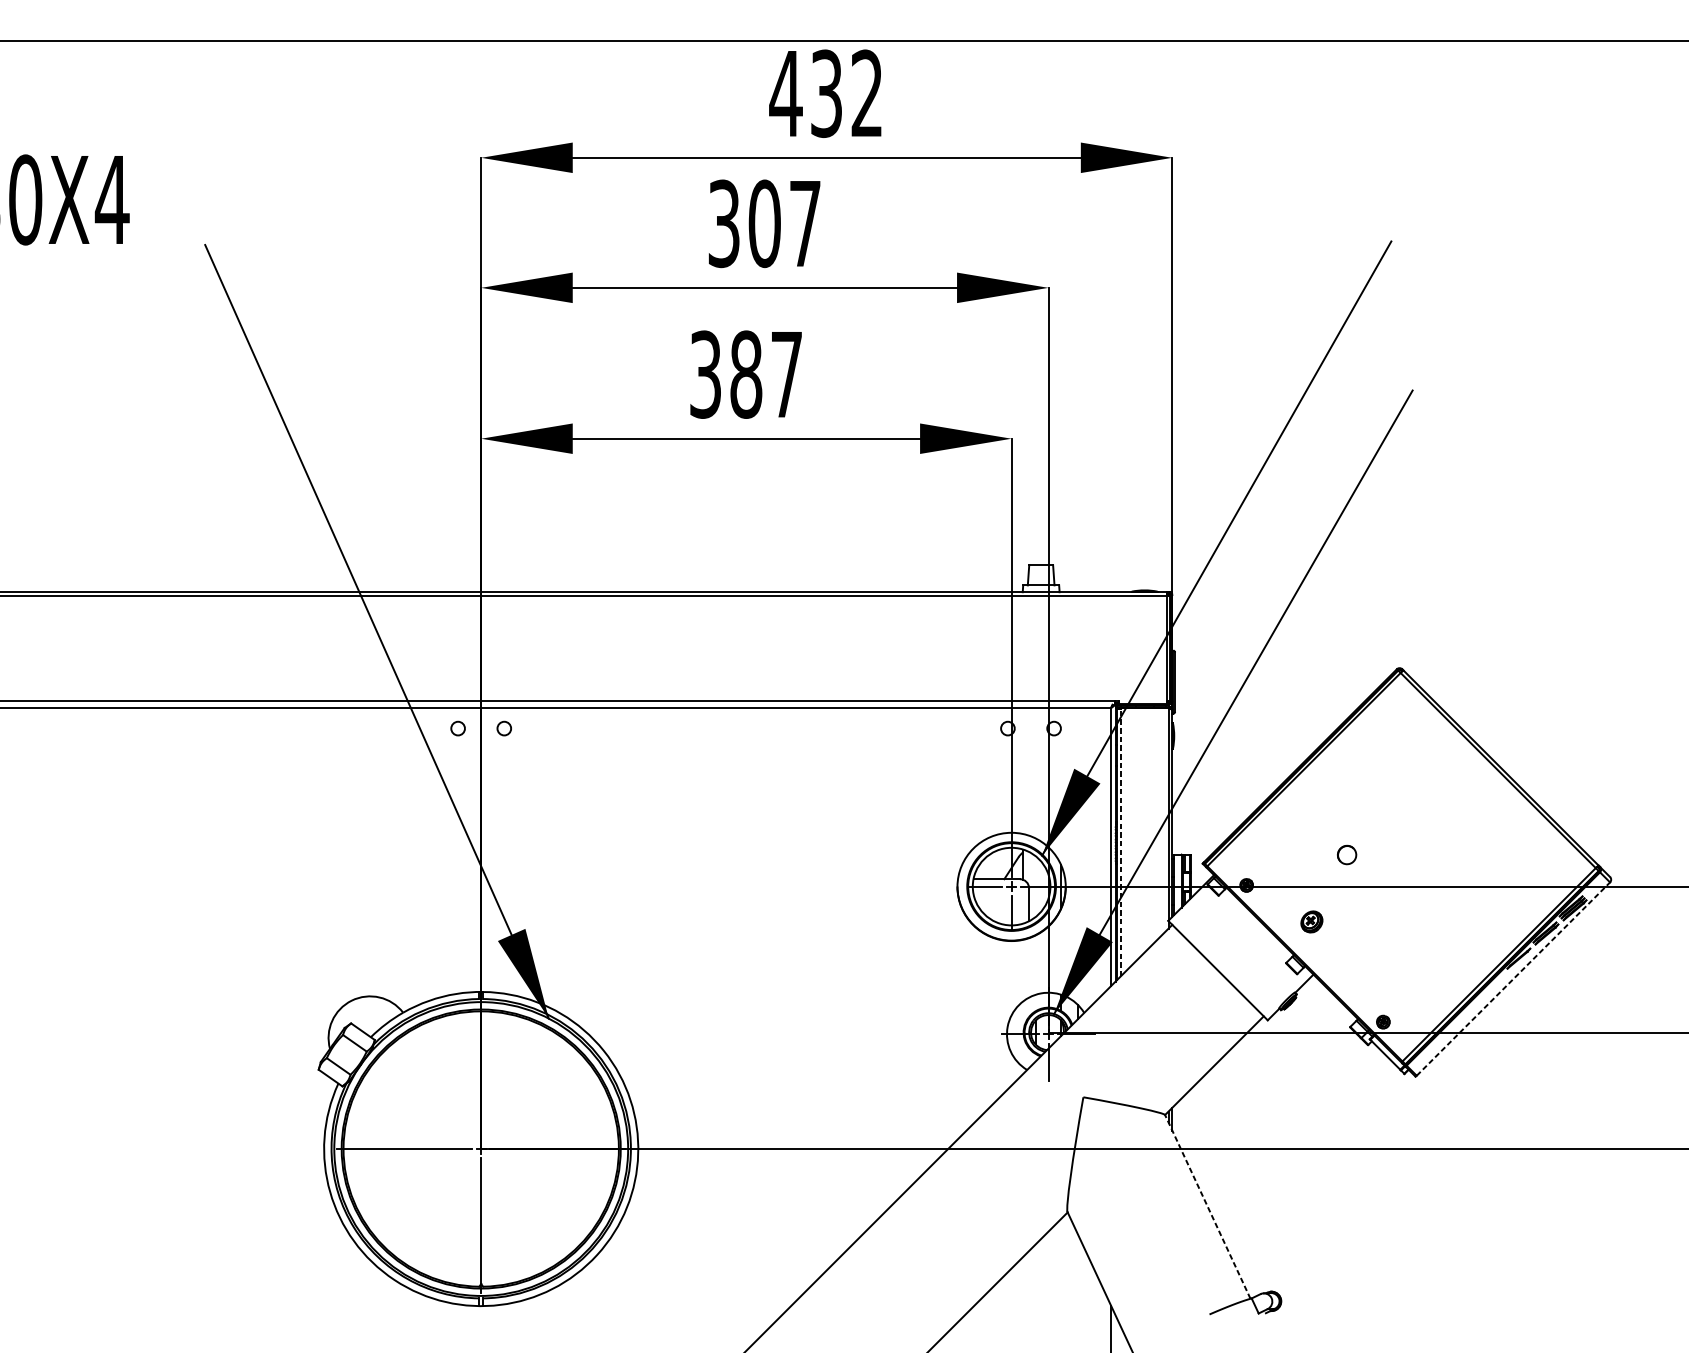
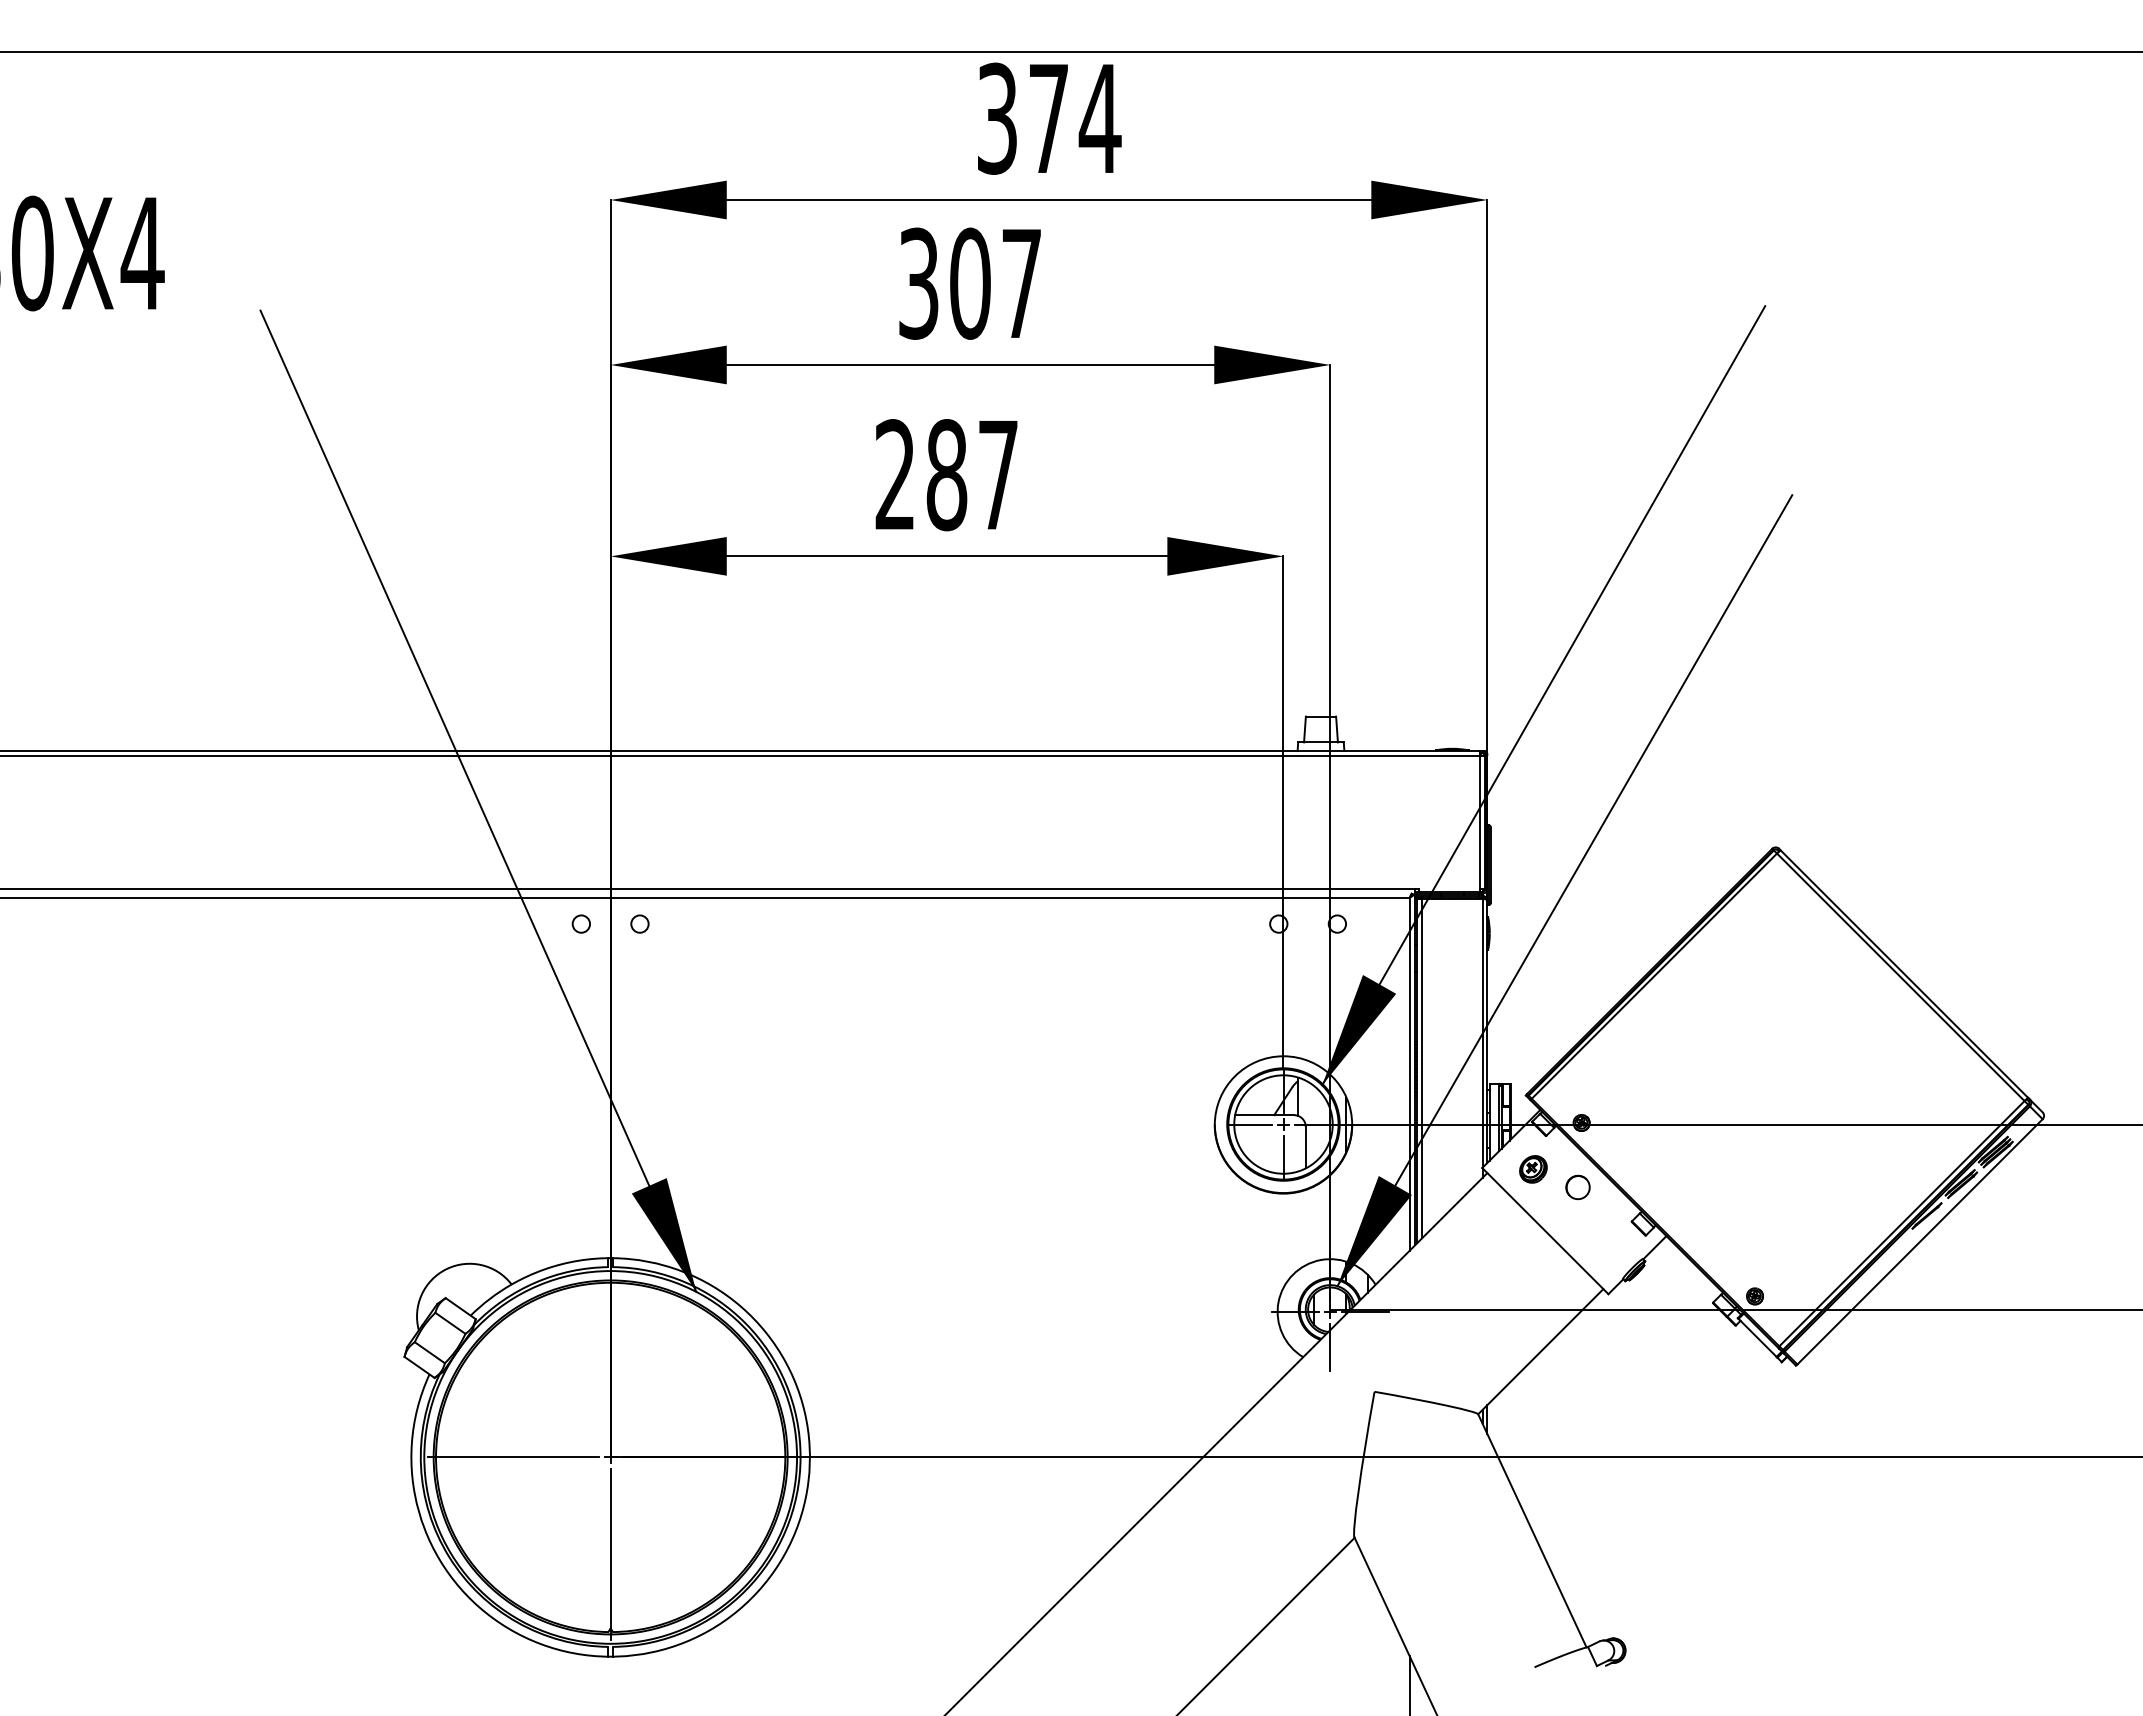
text: (826, 93) -> (1048, 118), 432 -> 374
text: (704, 374) -> (894, 475), 387 -> 287
line: (1120, 842) -> (1421, 1068), dashed -> solid
part: (1346, 855) -> (1577, 1187), moved
part: (1311, 922) -> (1533, 1169), moved
line: (1513, 978) -> (1920, 1241), dashed -> solid
line: (1207, 1206) -> (1532, 1530), dashed -> solid

